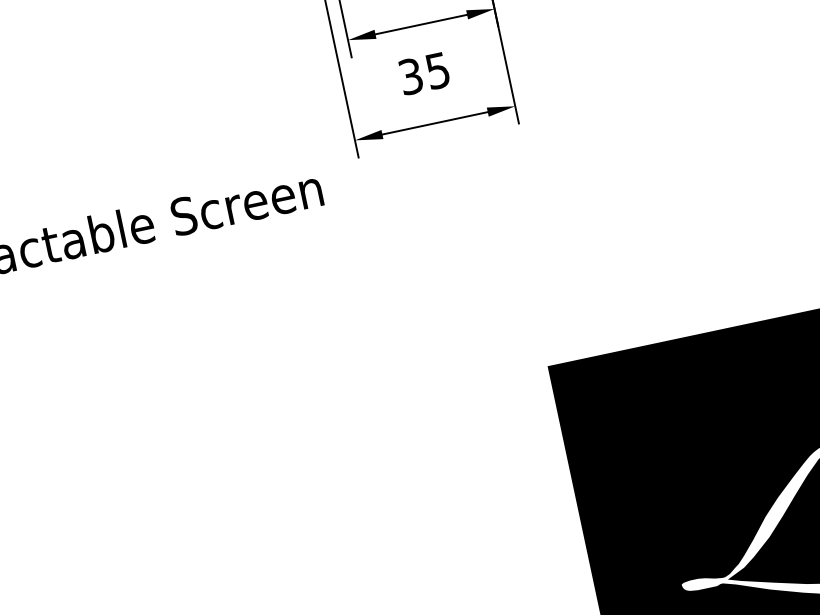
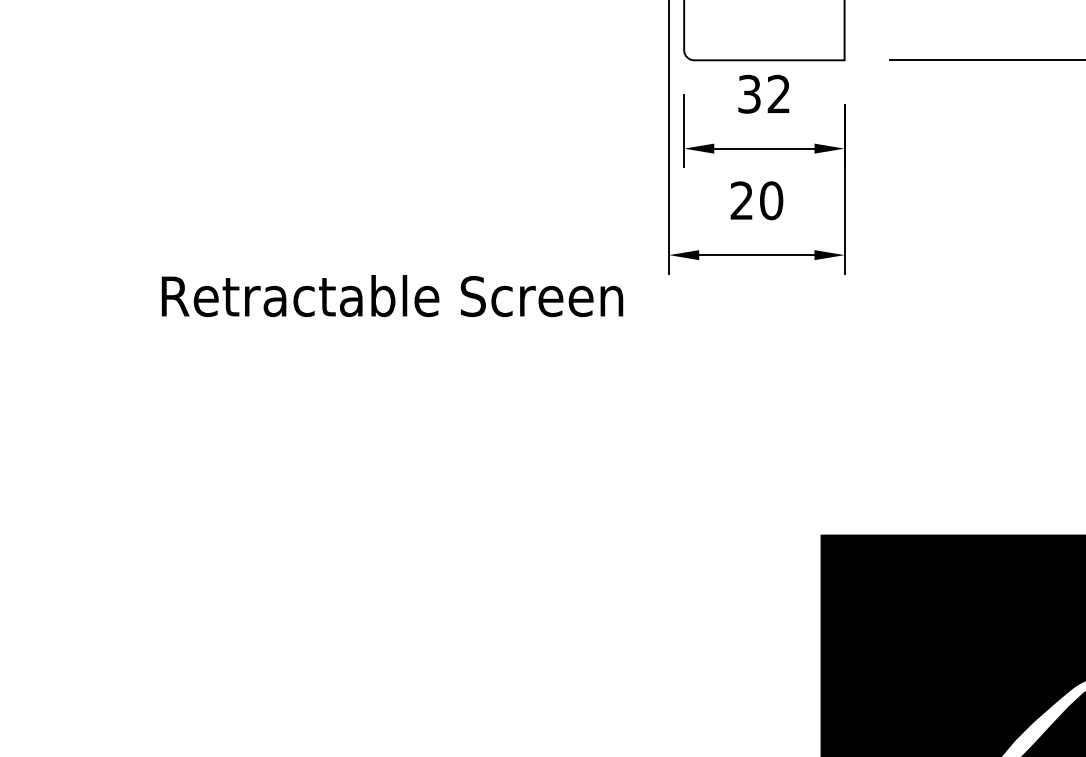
text: (424, 73) -> (756, 200), 35 -> 20

